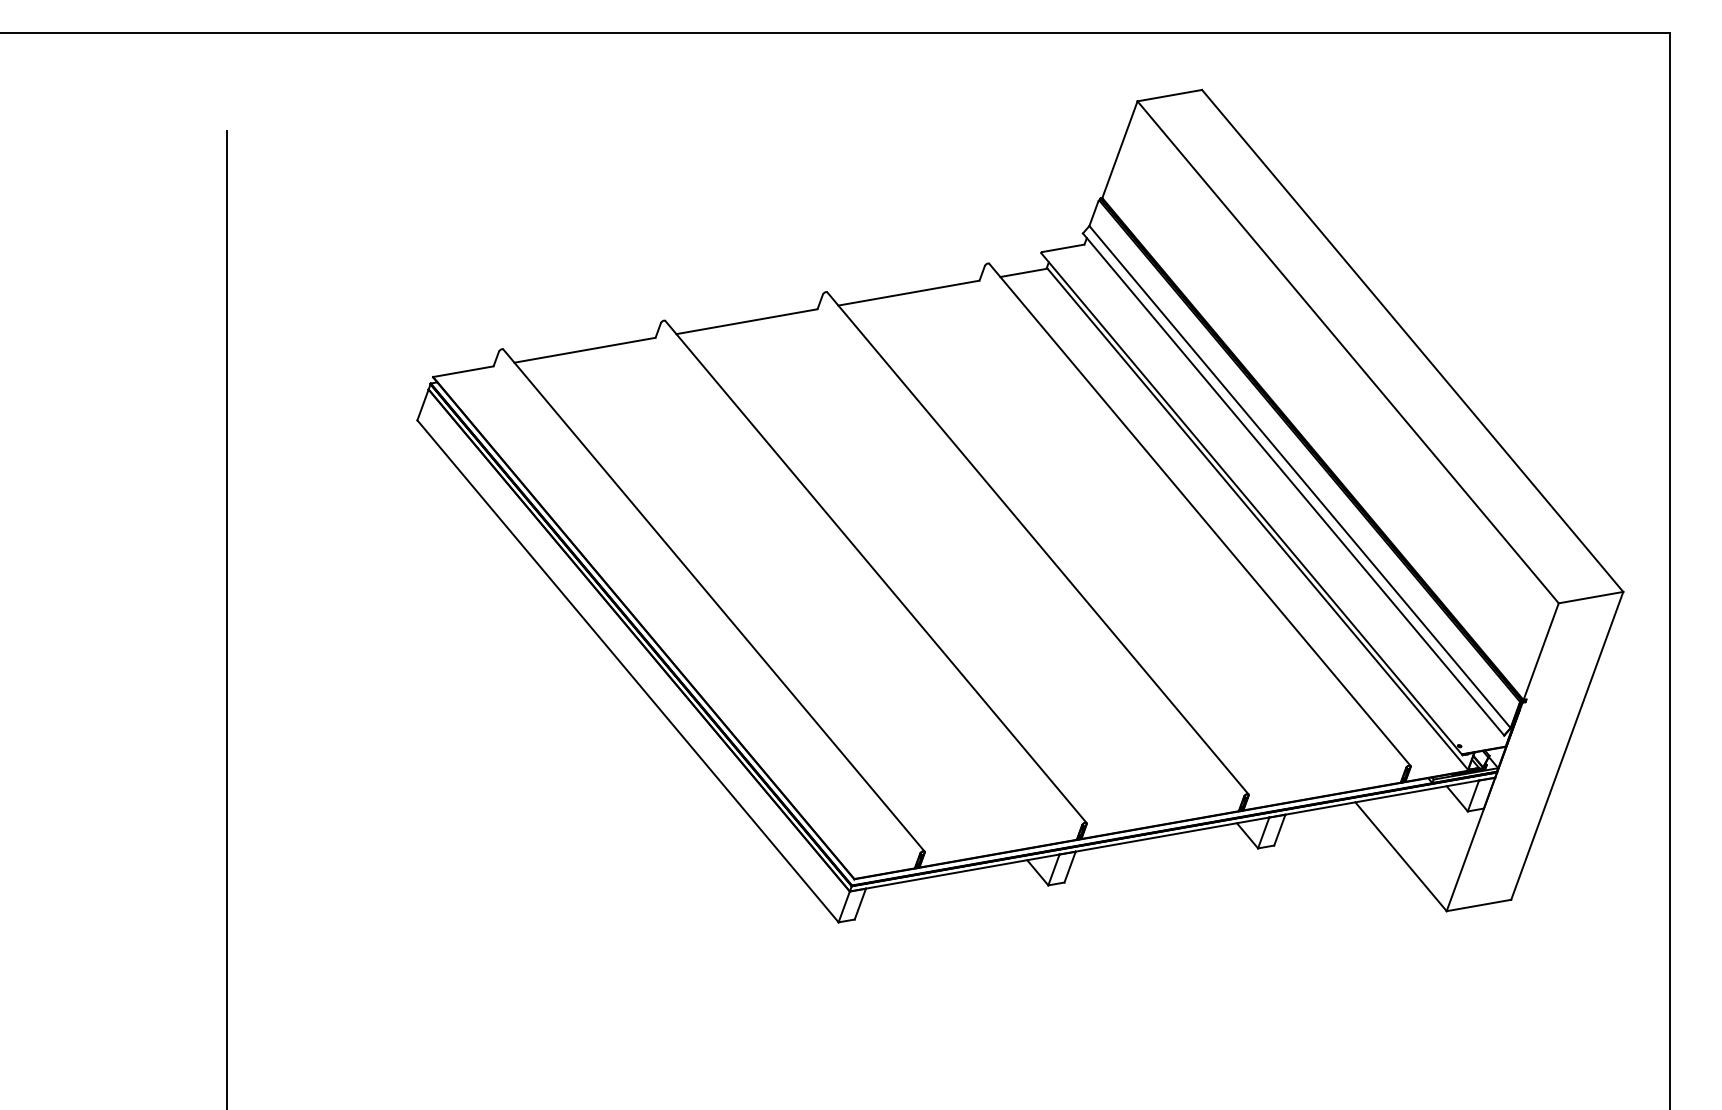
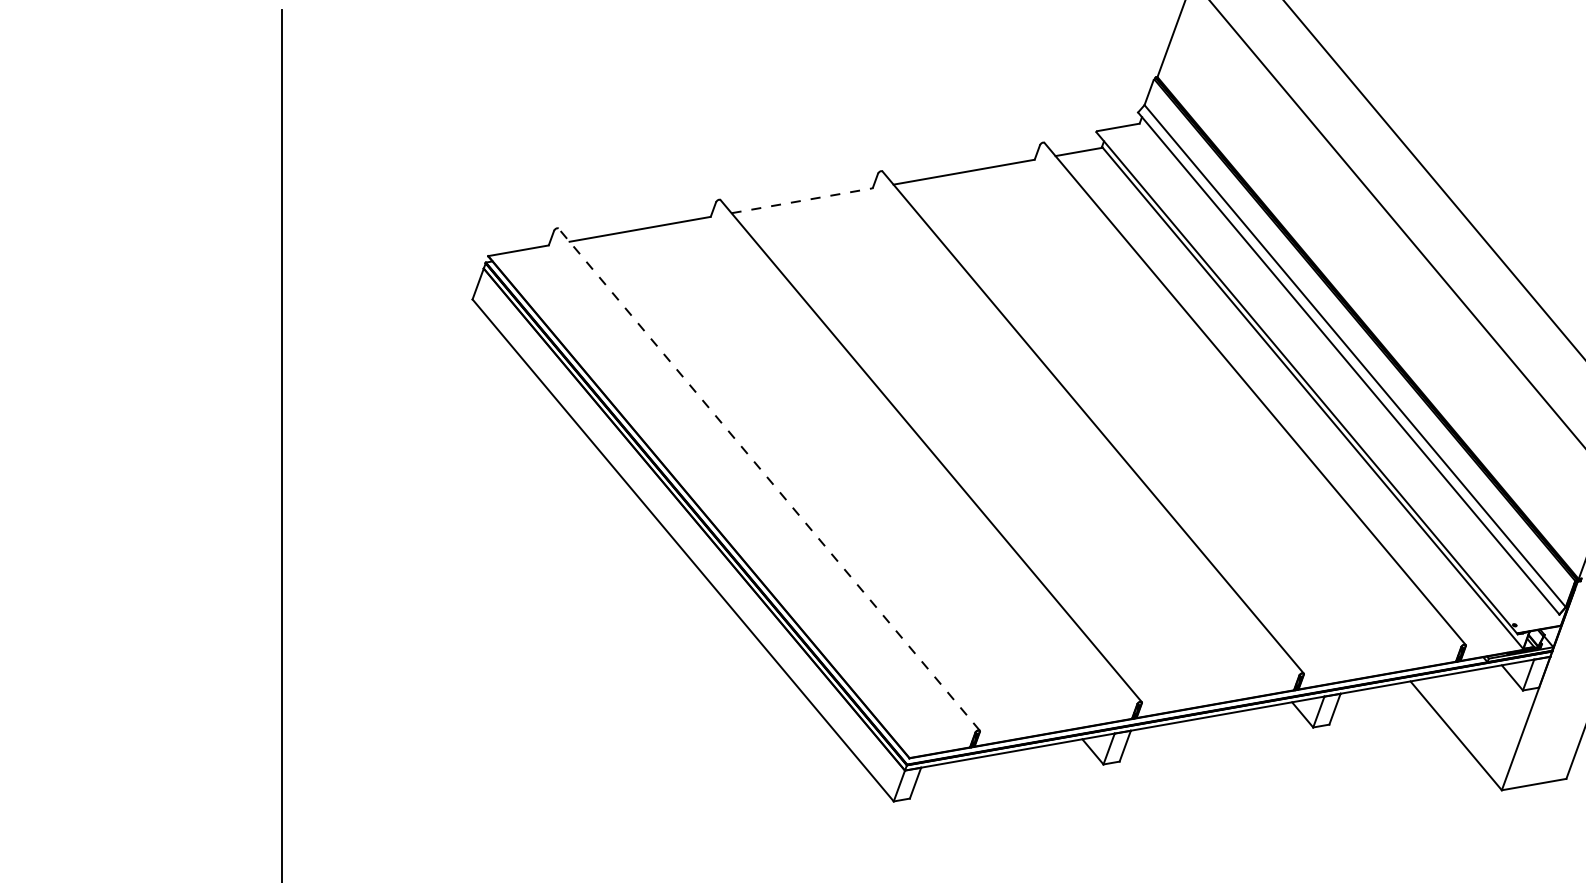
line: (747, 321) -> (802, 200), solid -> dashed
line: (714, 600) -> (769, 479), solid -> dashed

